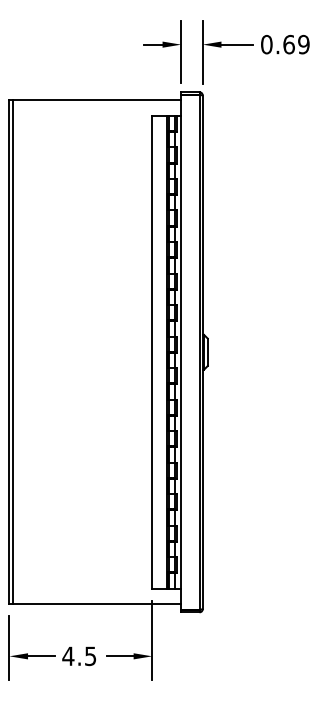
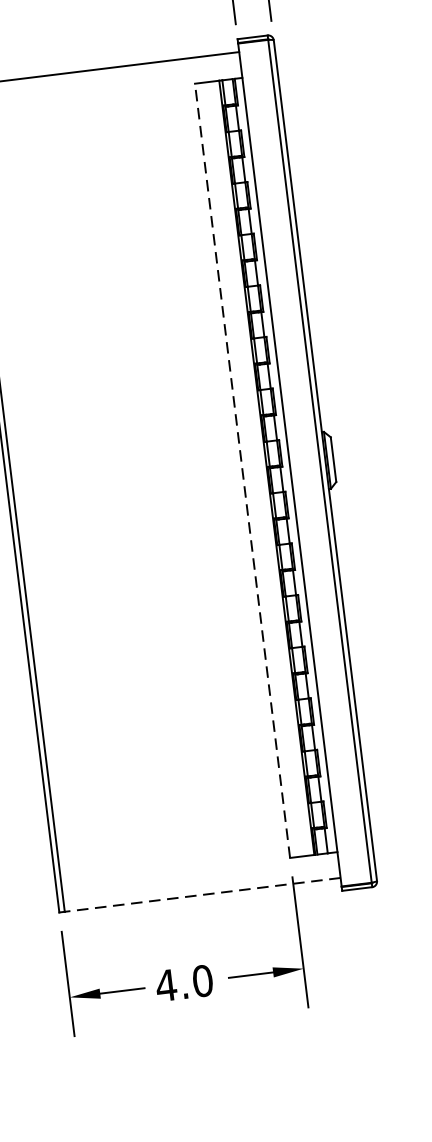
line: (152, 351) -> (242, 469), solid -> dashed
line: (96, 604) -> (201, 895), solid -> dashed
text: (90, 656) -> (202, 981), 4.5 -> 4.0

